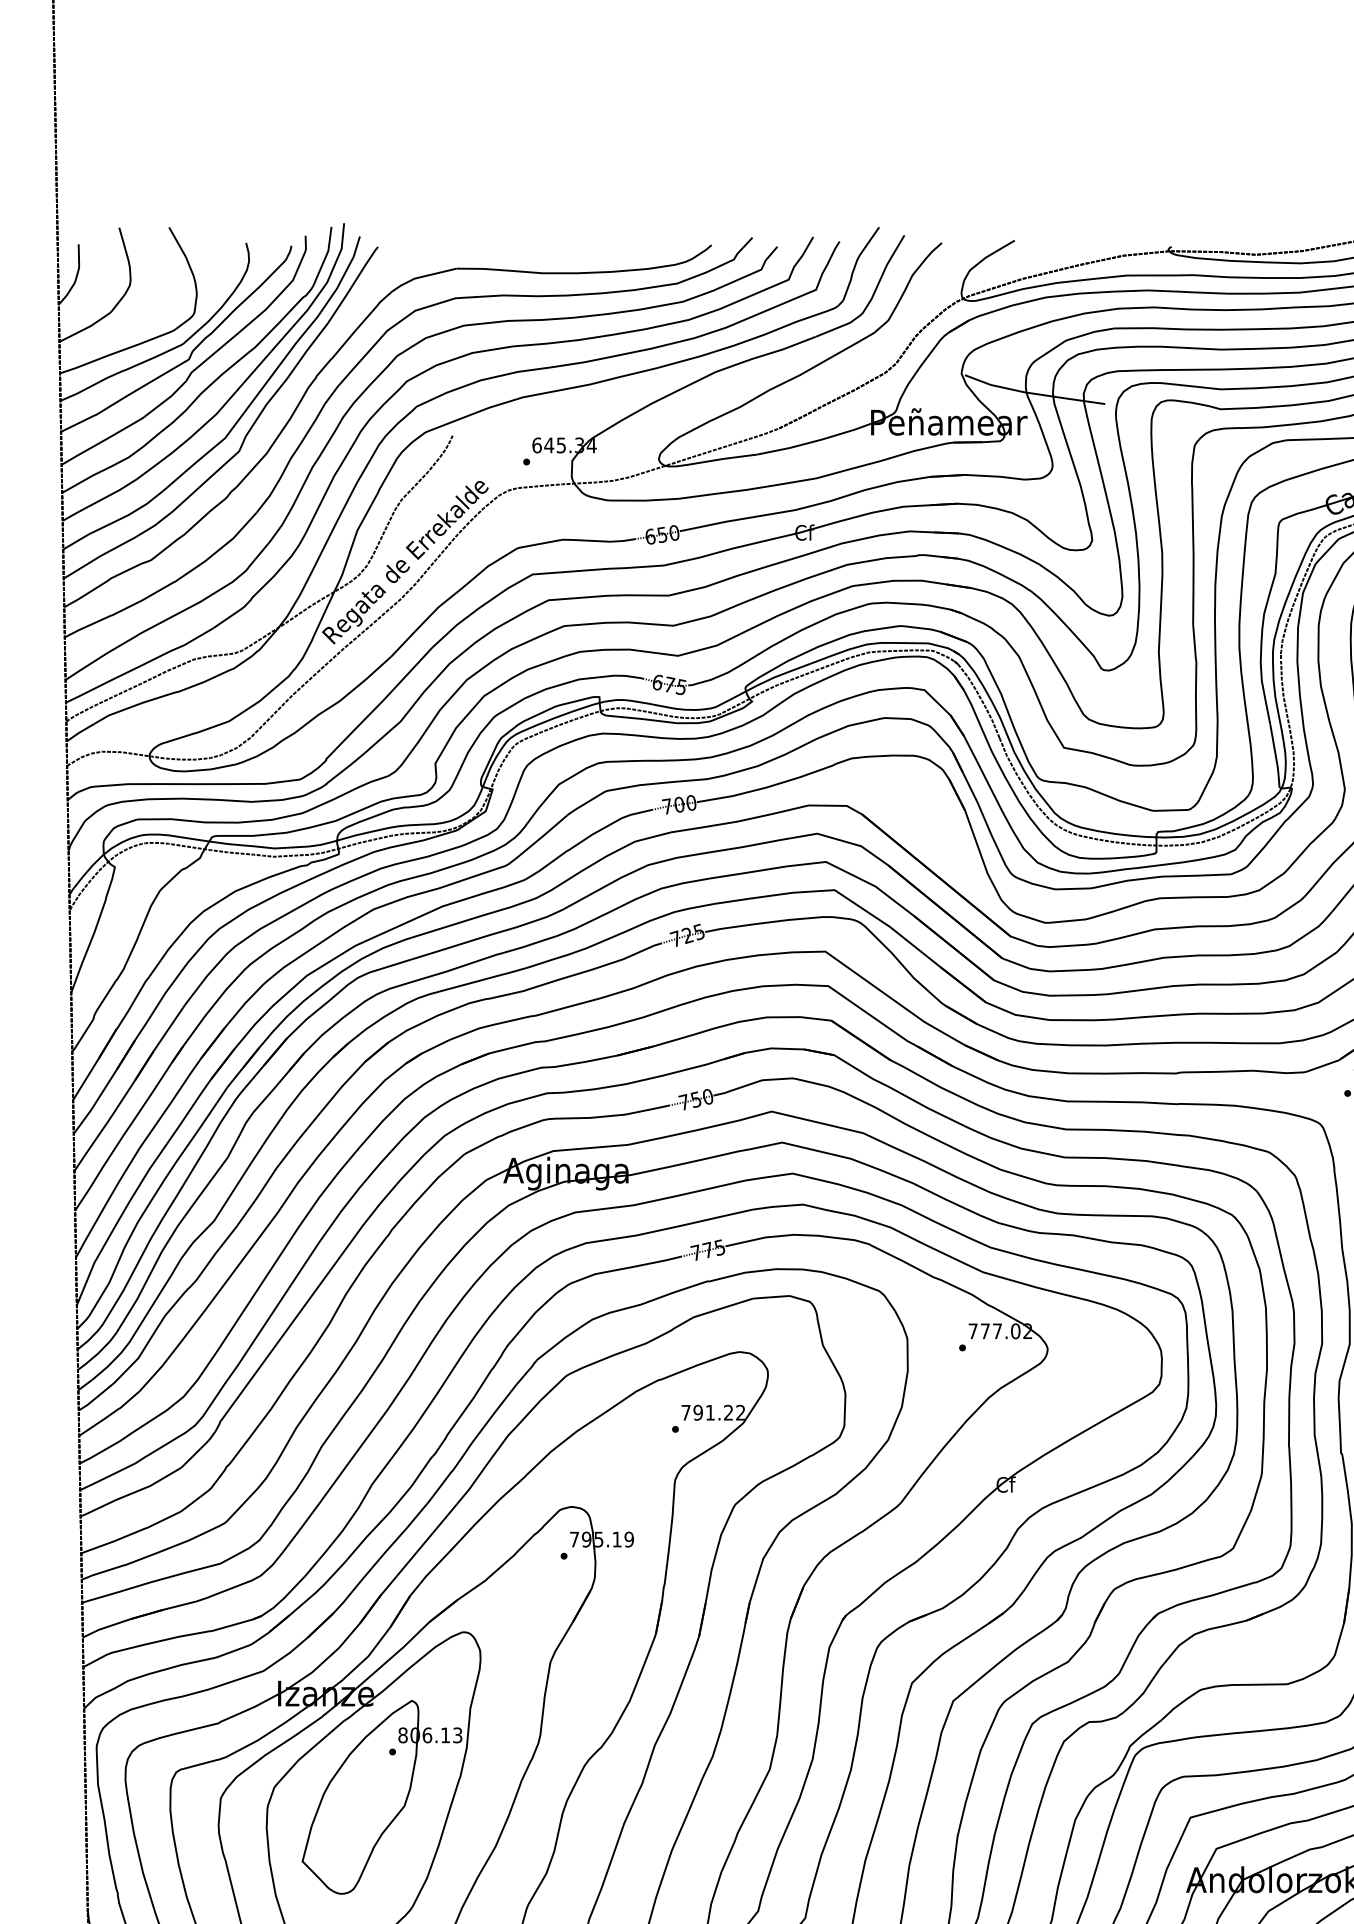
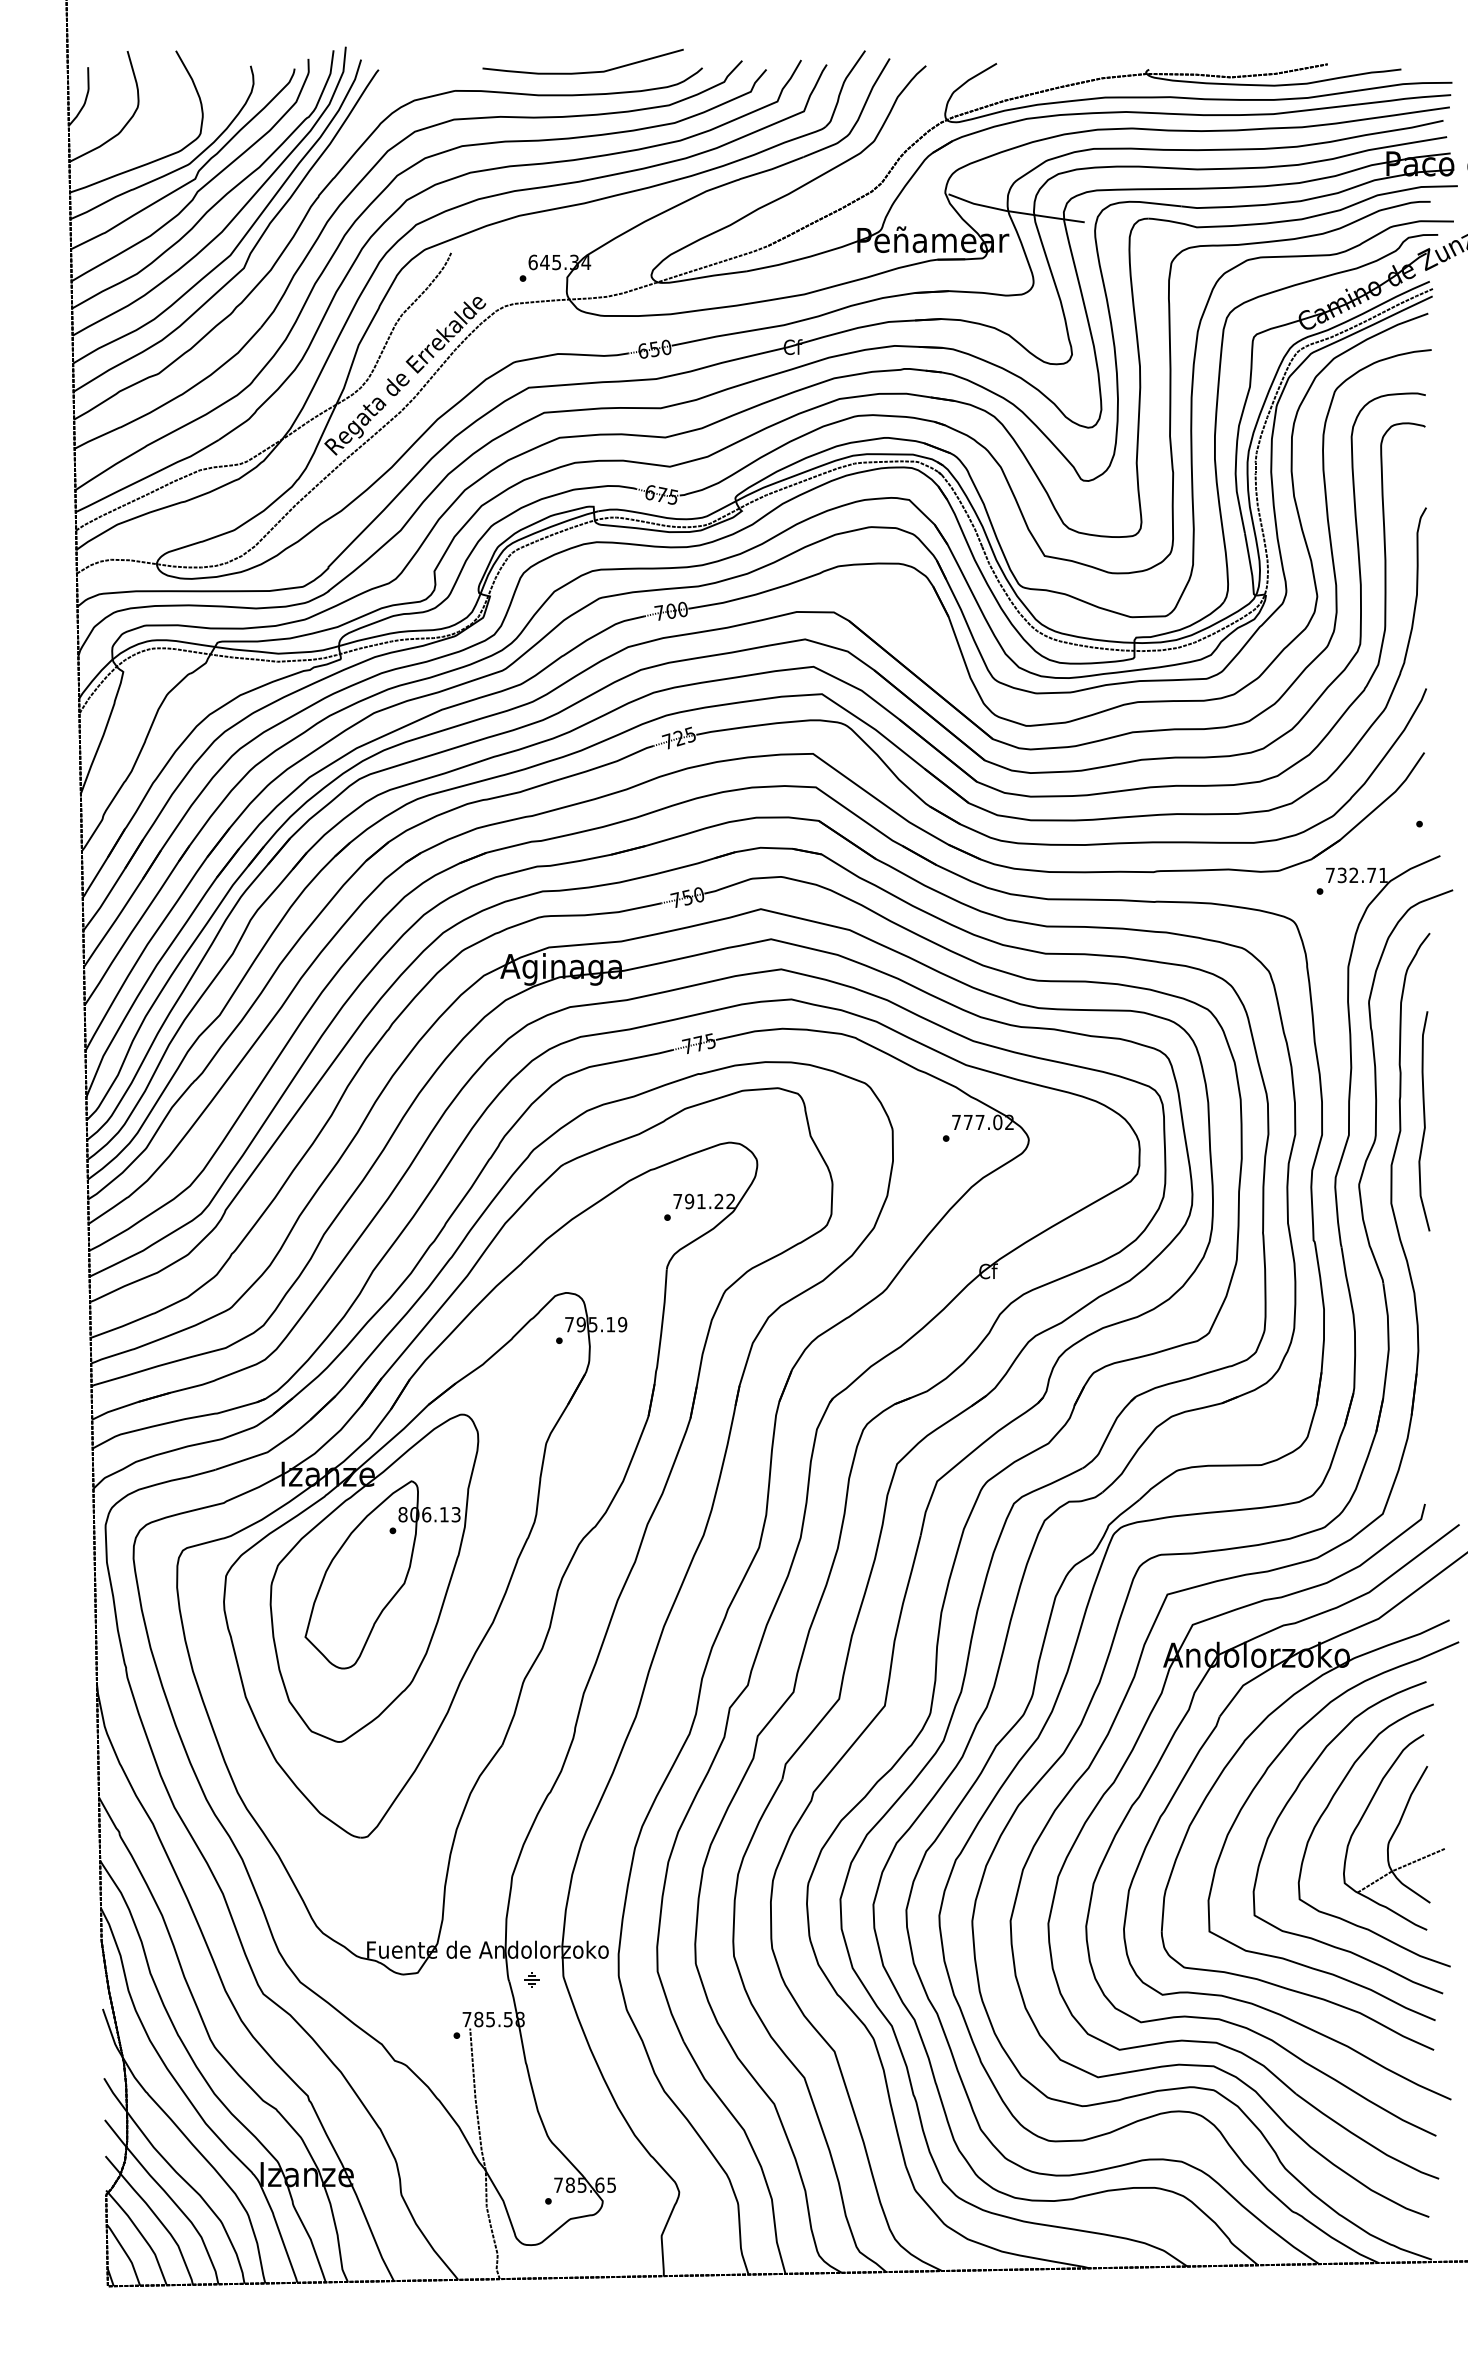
curve: (592, 248) -> (586, 71), added

